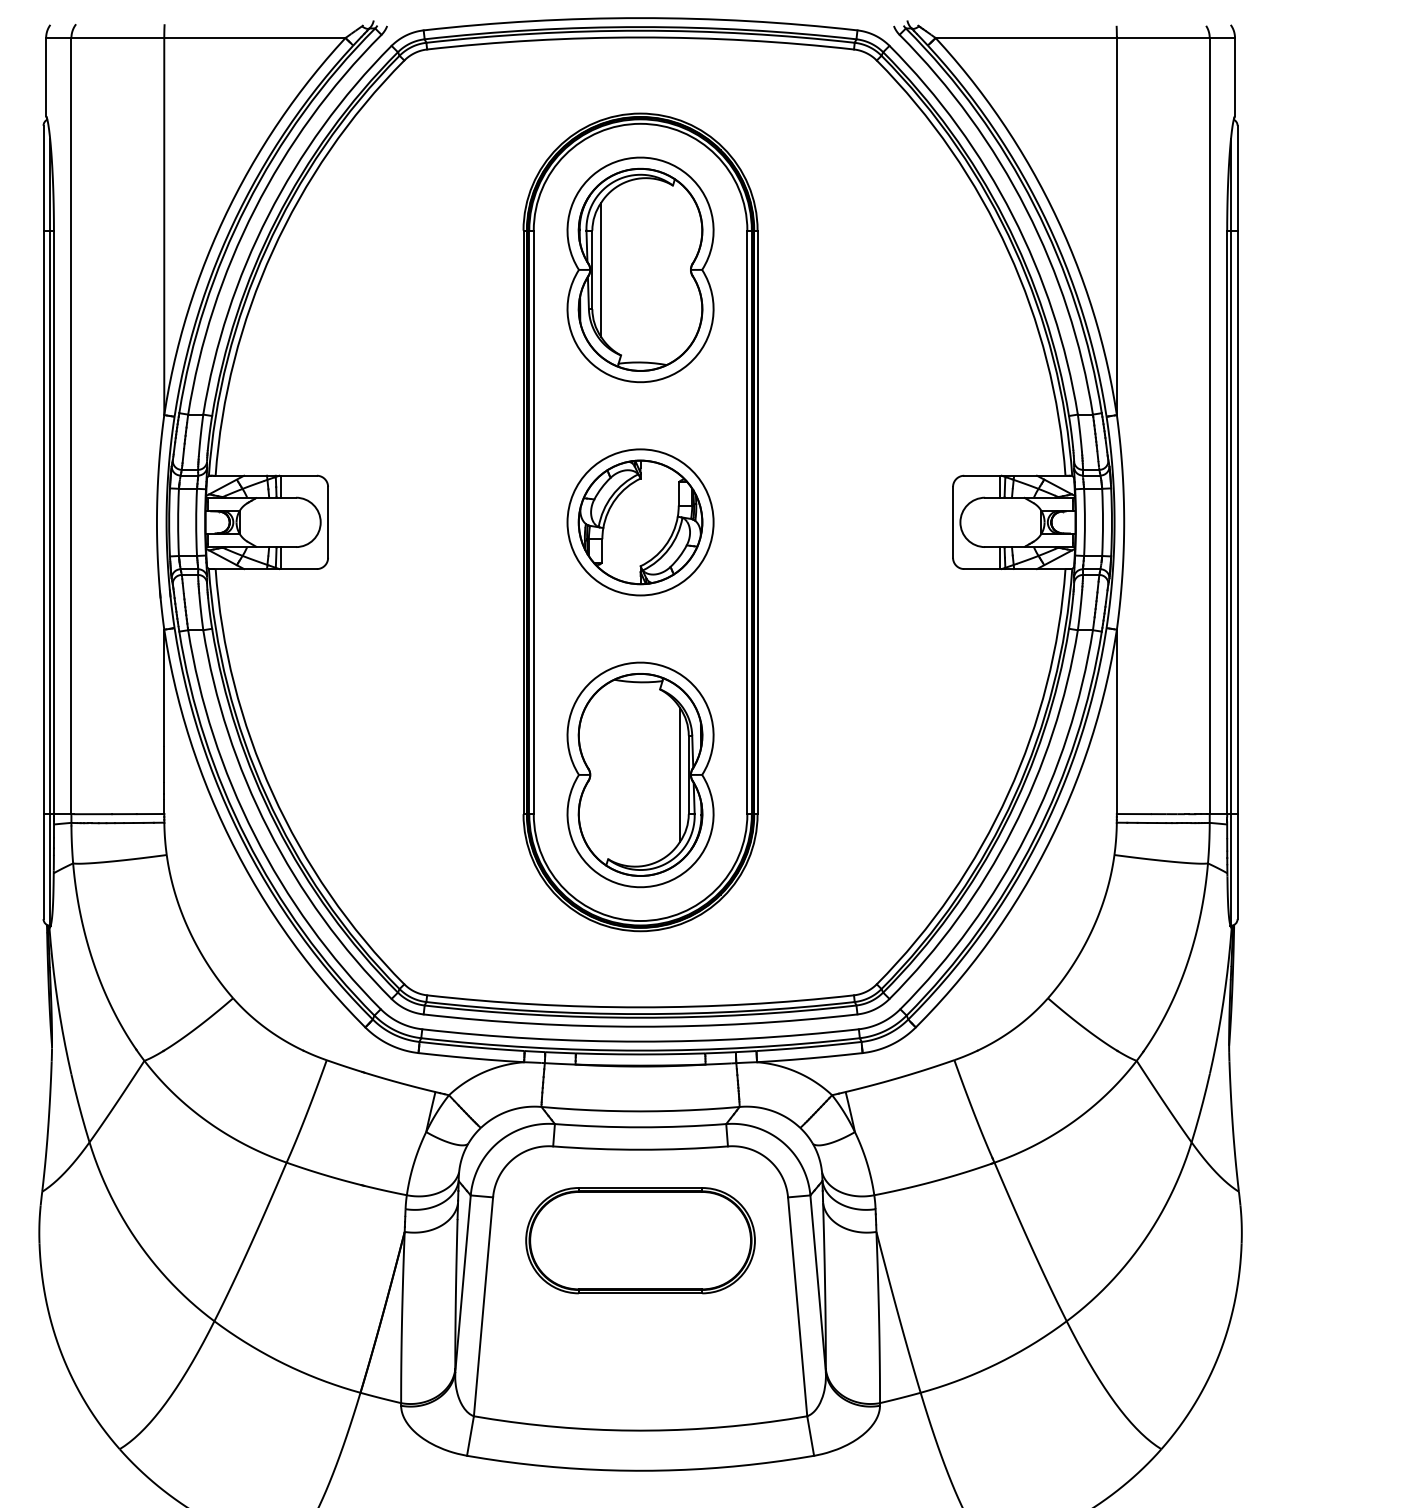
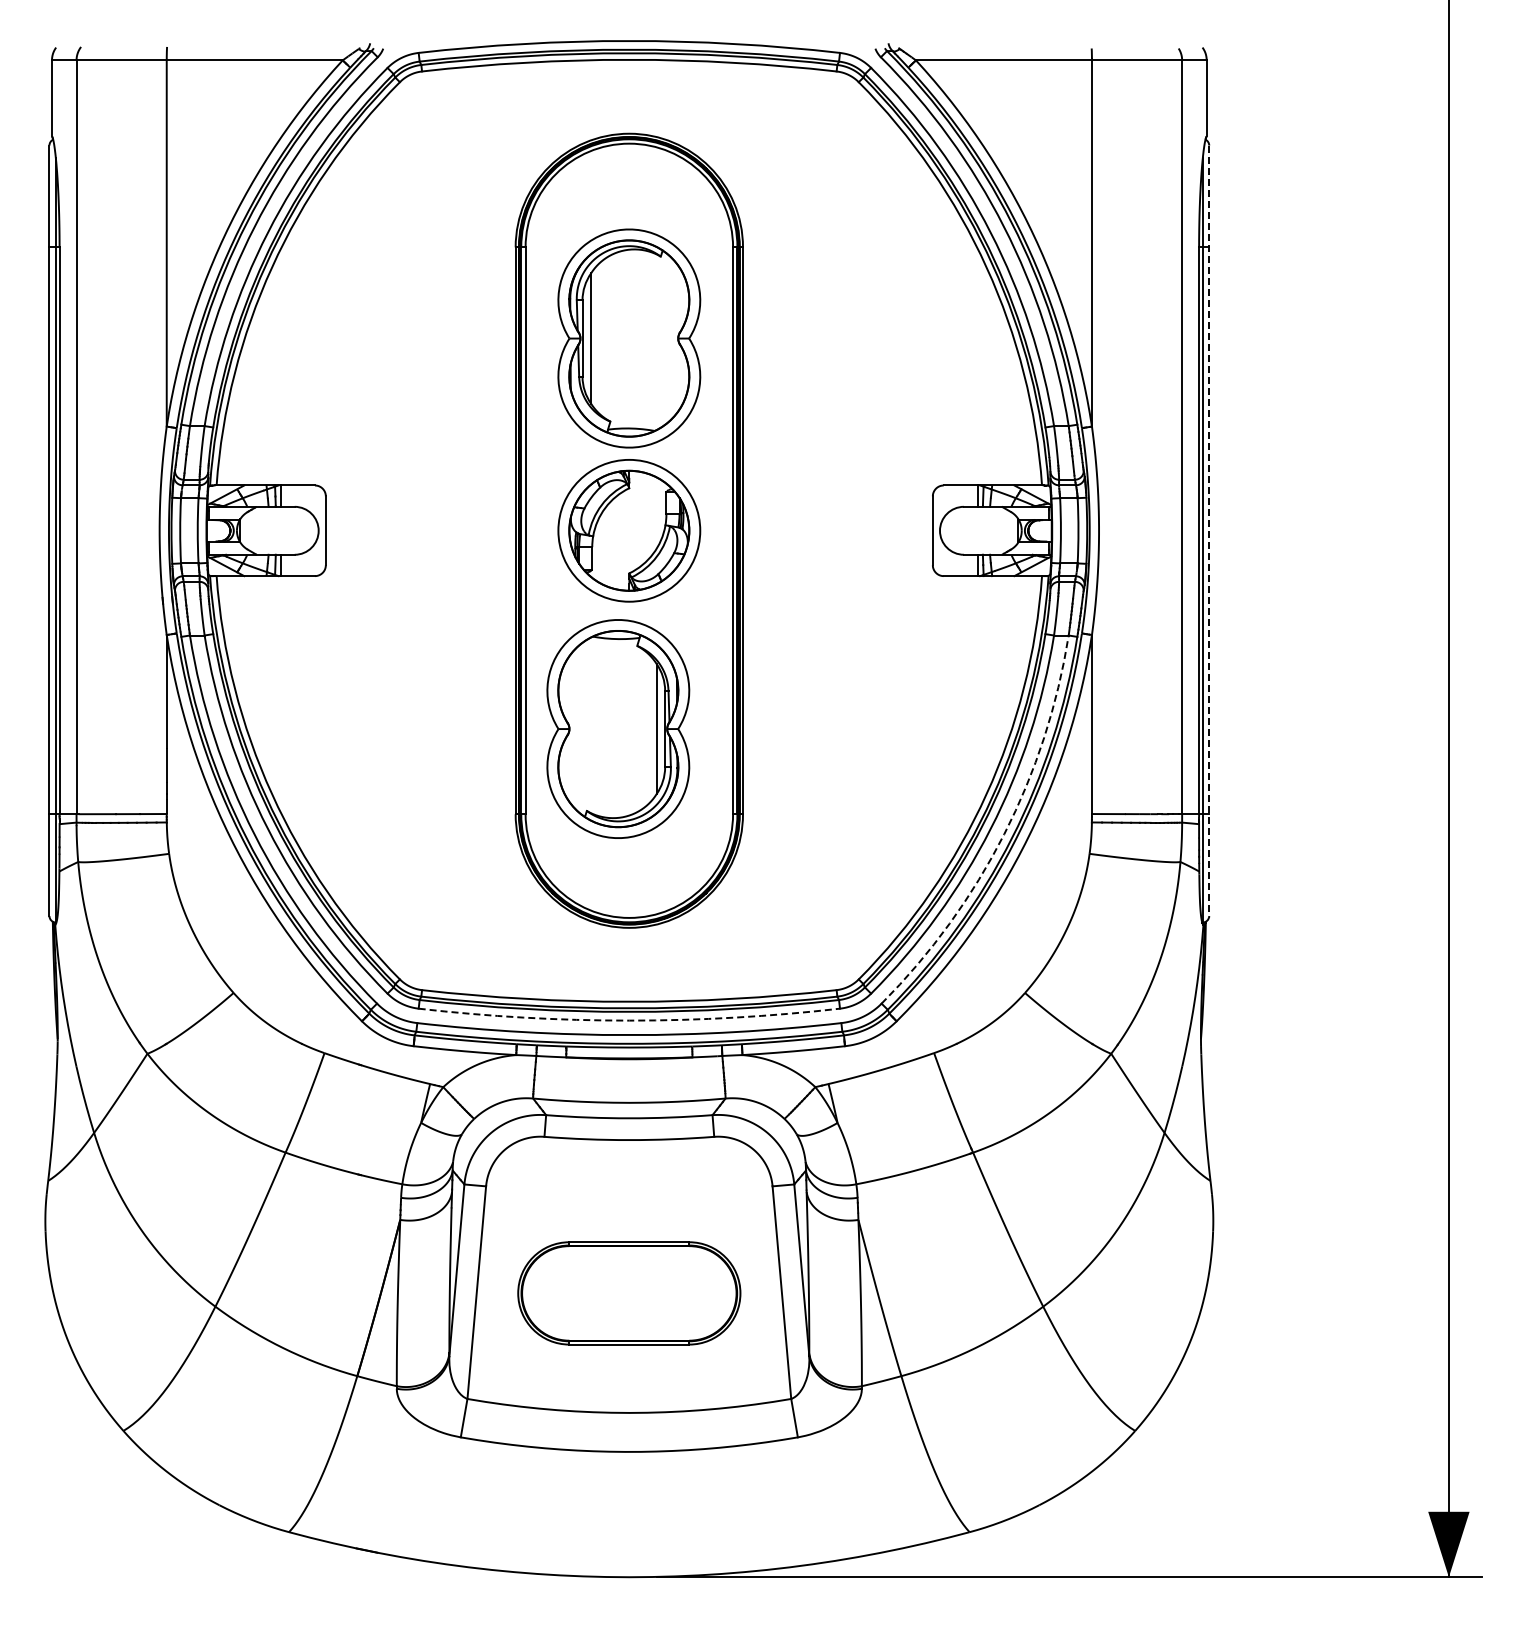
part: (640, 269) -> (629, 338), moved
line: (1237, 523) -> (1209, 531), solid -> dashed
part: (640, 774) -> (618, 728), moved
arc: (1026, 835) -> (1004, 834), solid -> dashed
arc: (640, 1026) -> (629, 1020), solid -> dashed
part: (640, 1240) -> (629, 1293), moved

